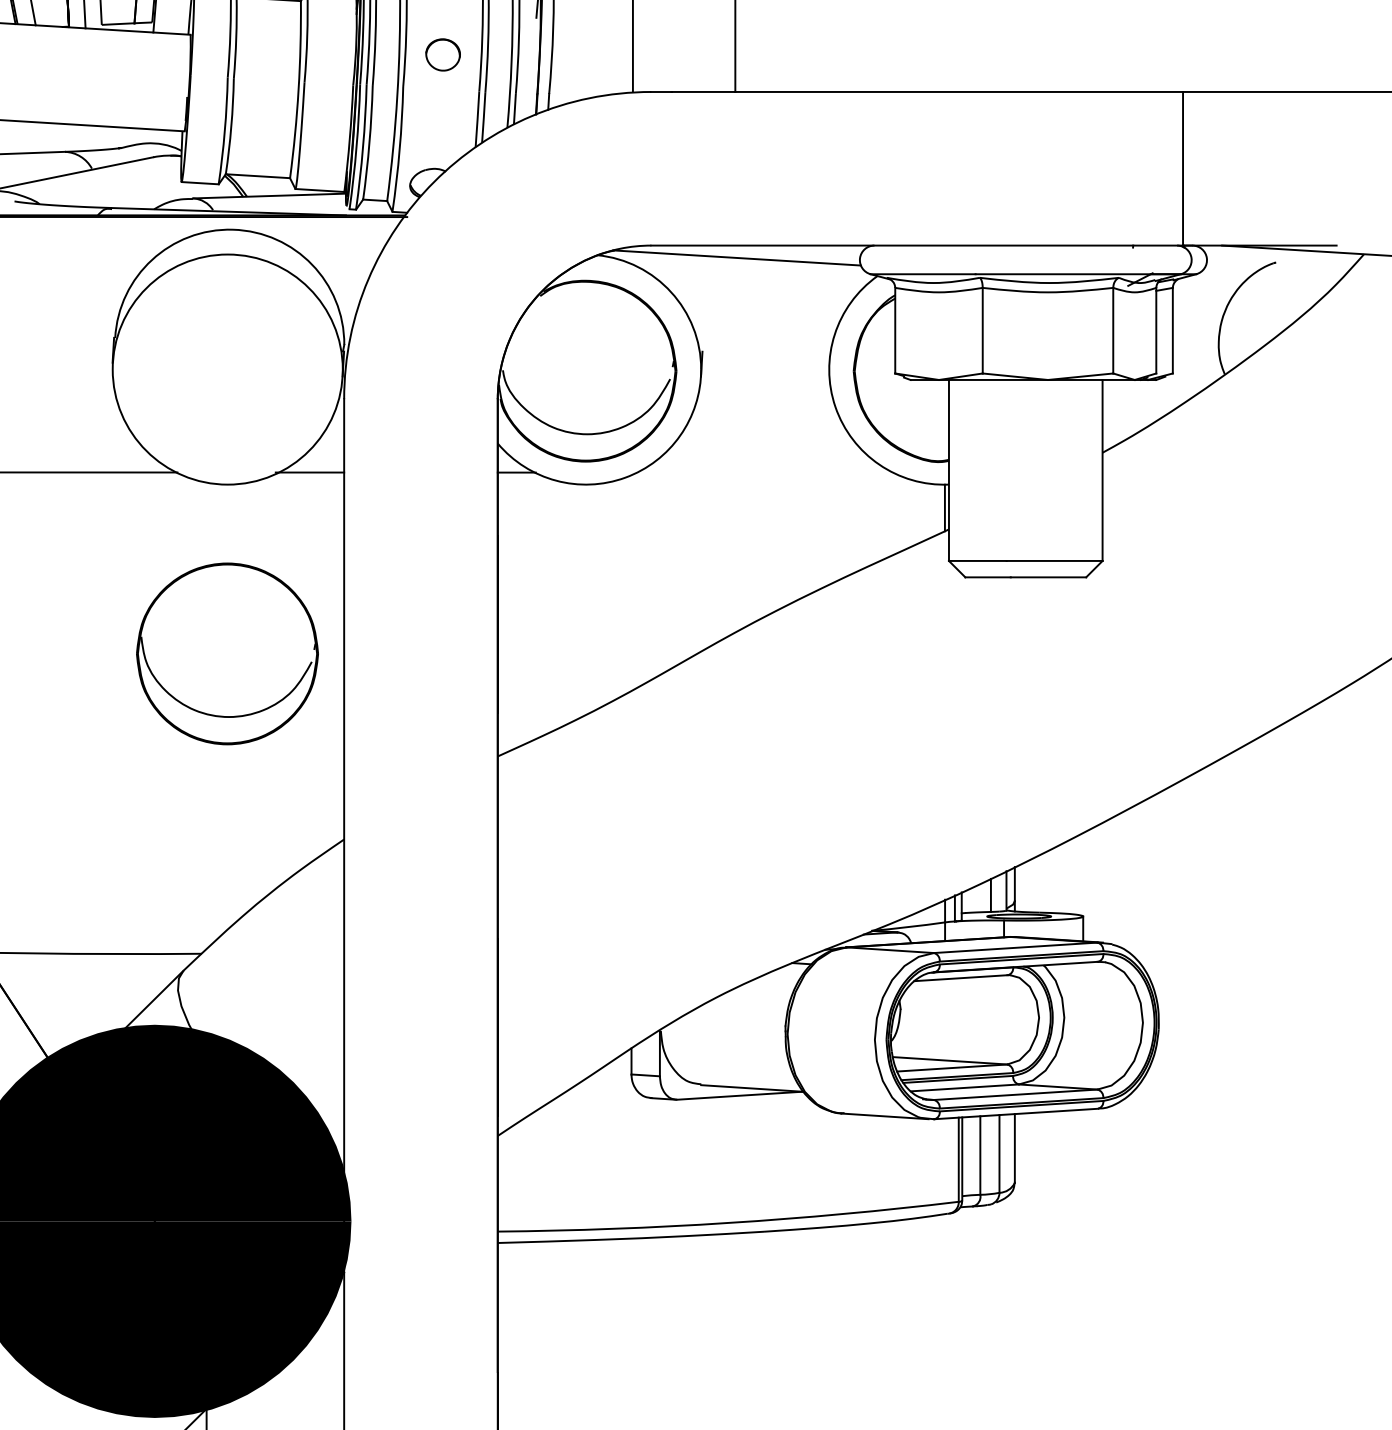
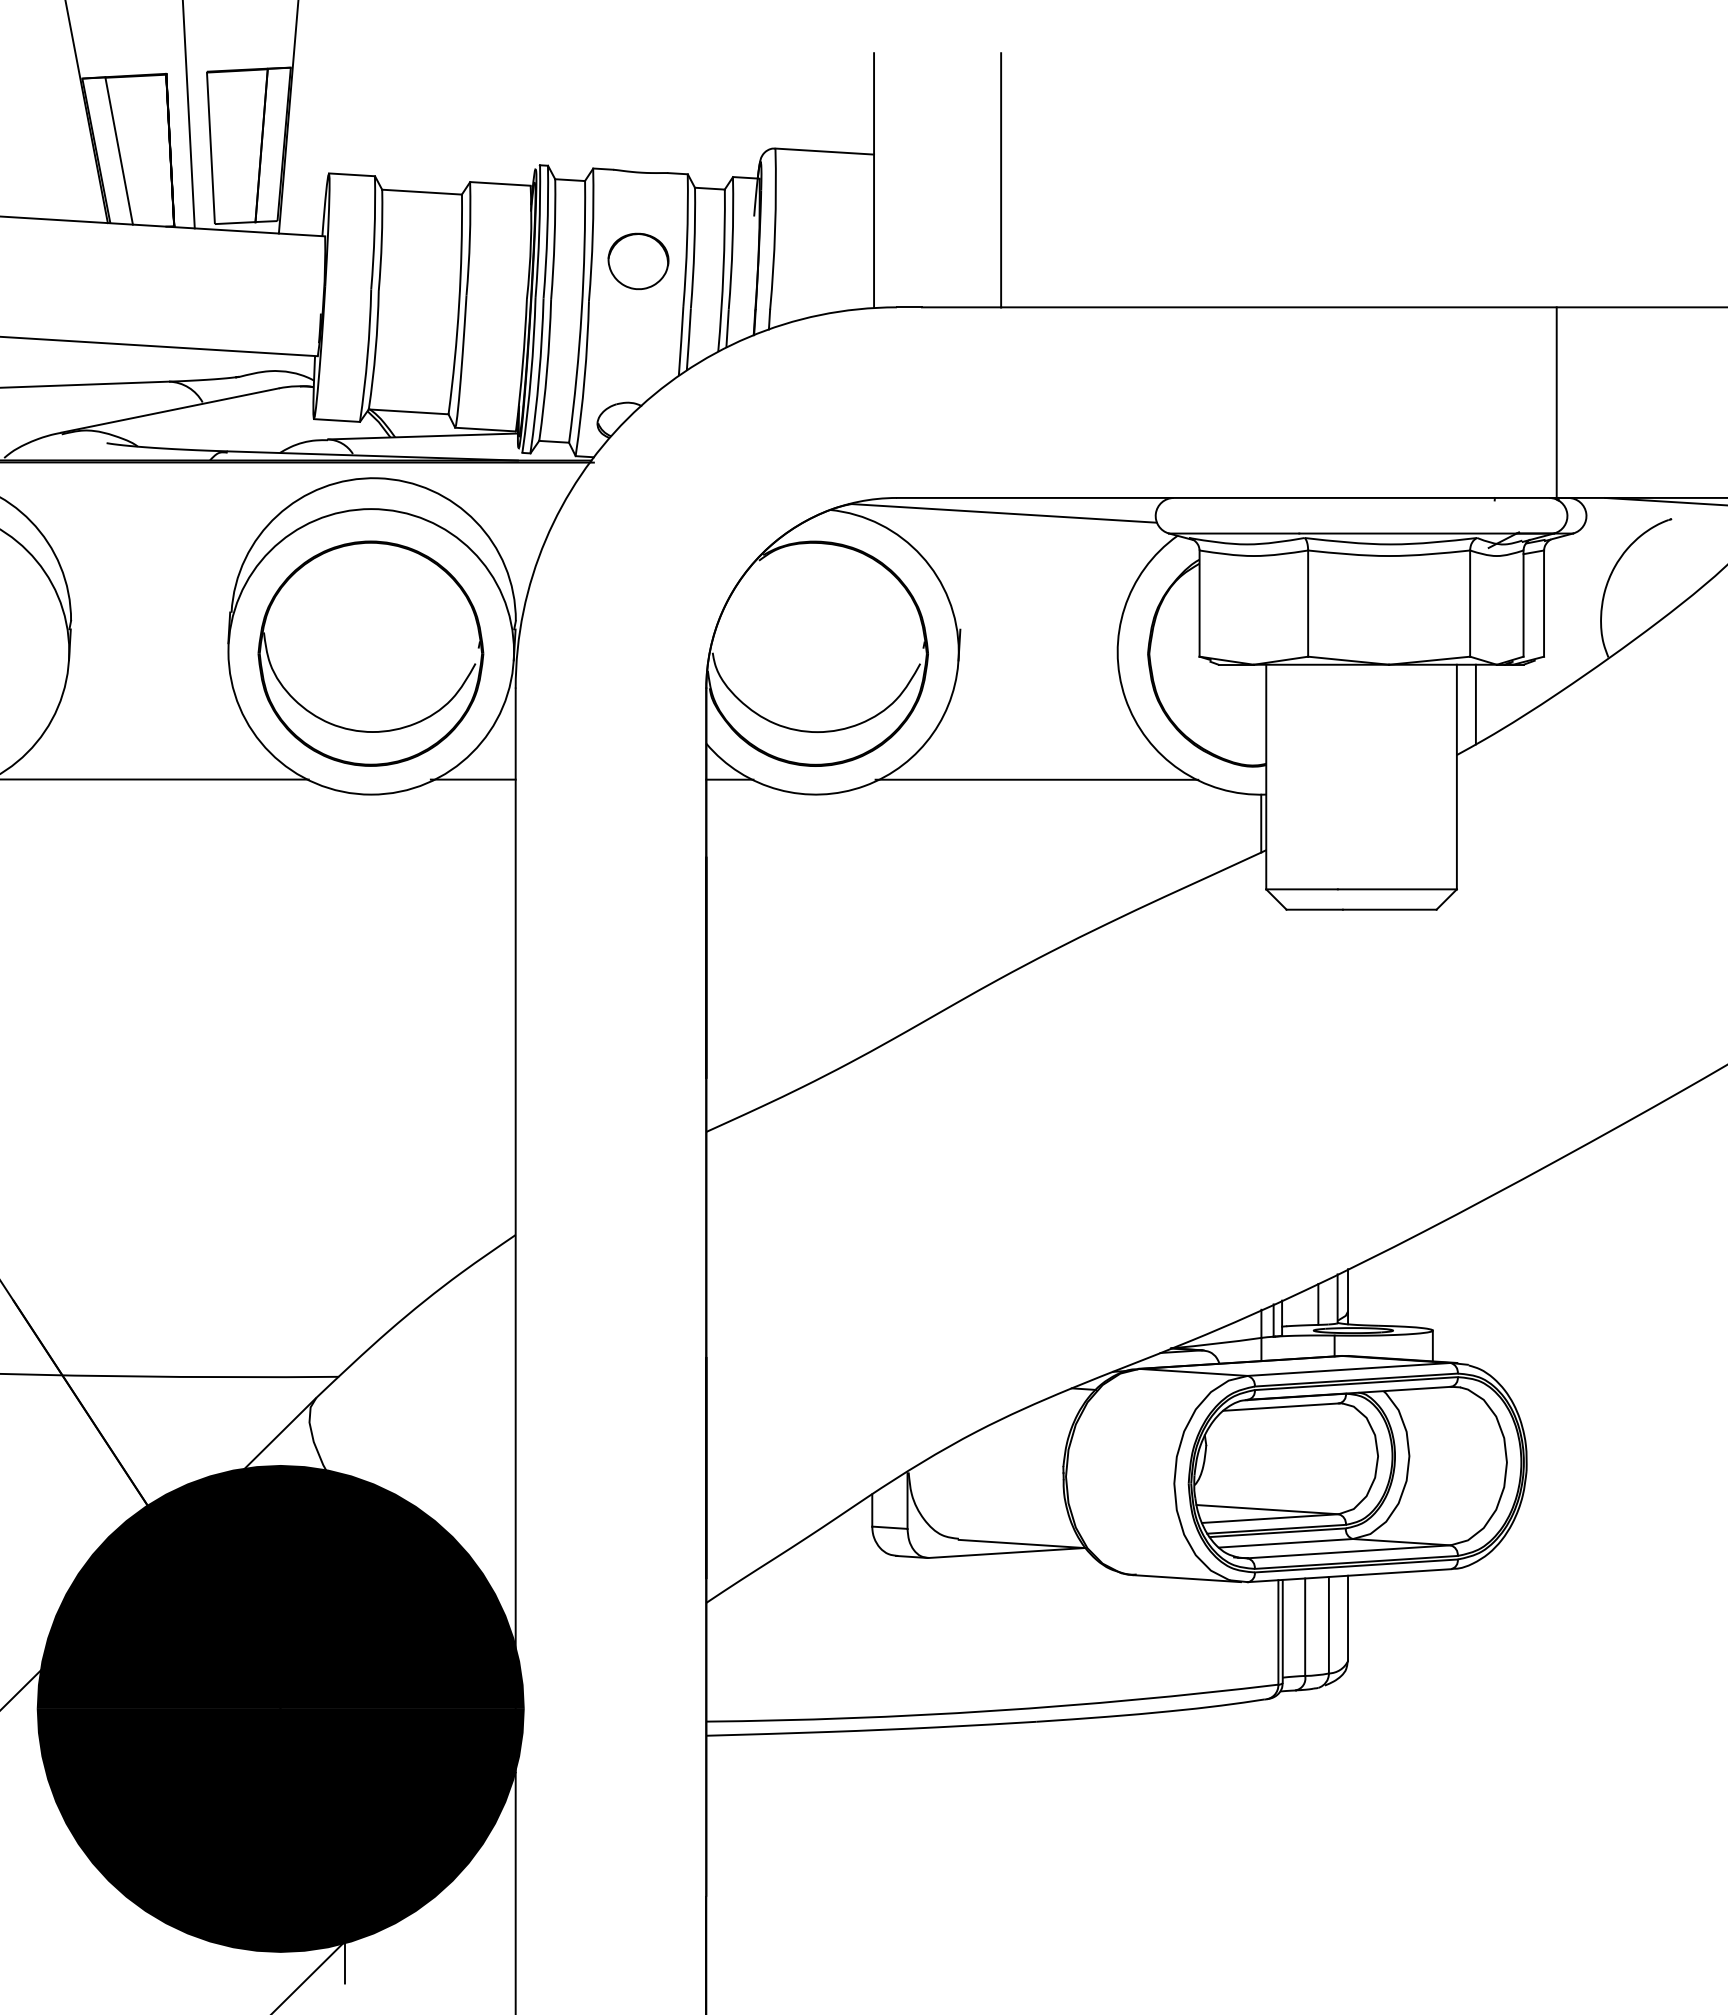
part: (443, 55) -> (638, 261), size x1.43
line: (1117, 412) -> (1475, 704), added
line: (763, 472) -> (1036, 779), added
part: (227, 653) -> (370, 653), moved

